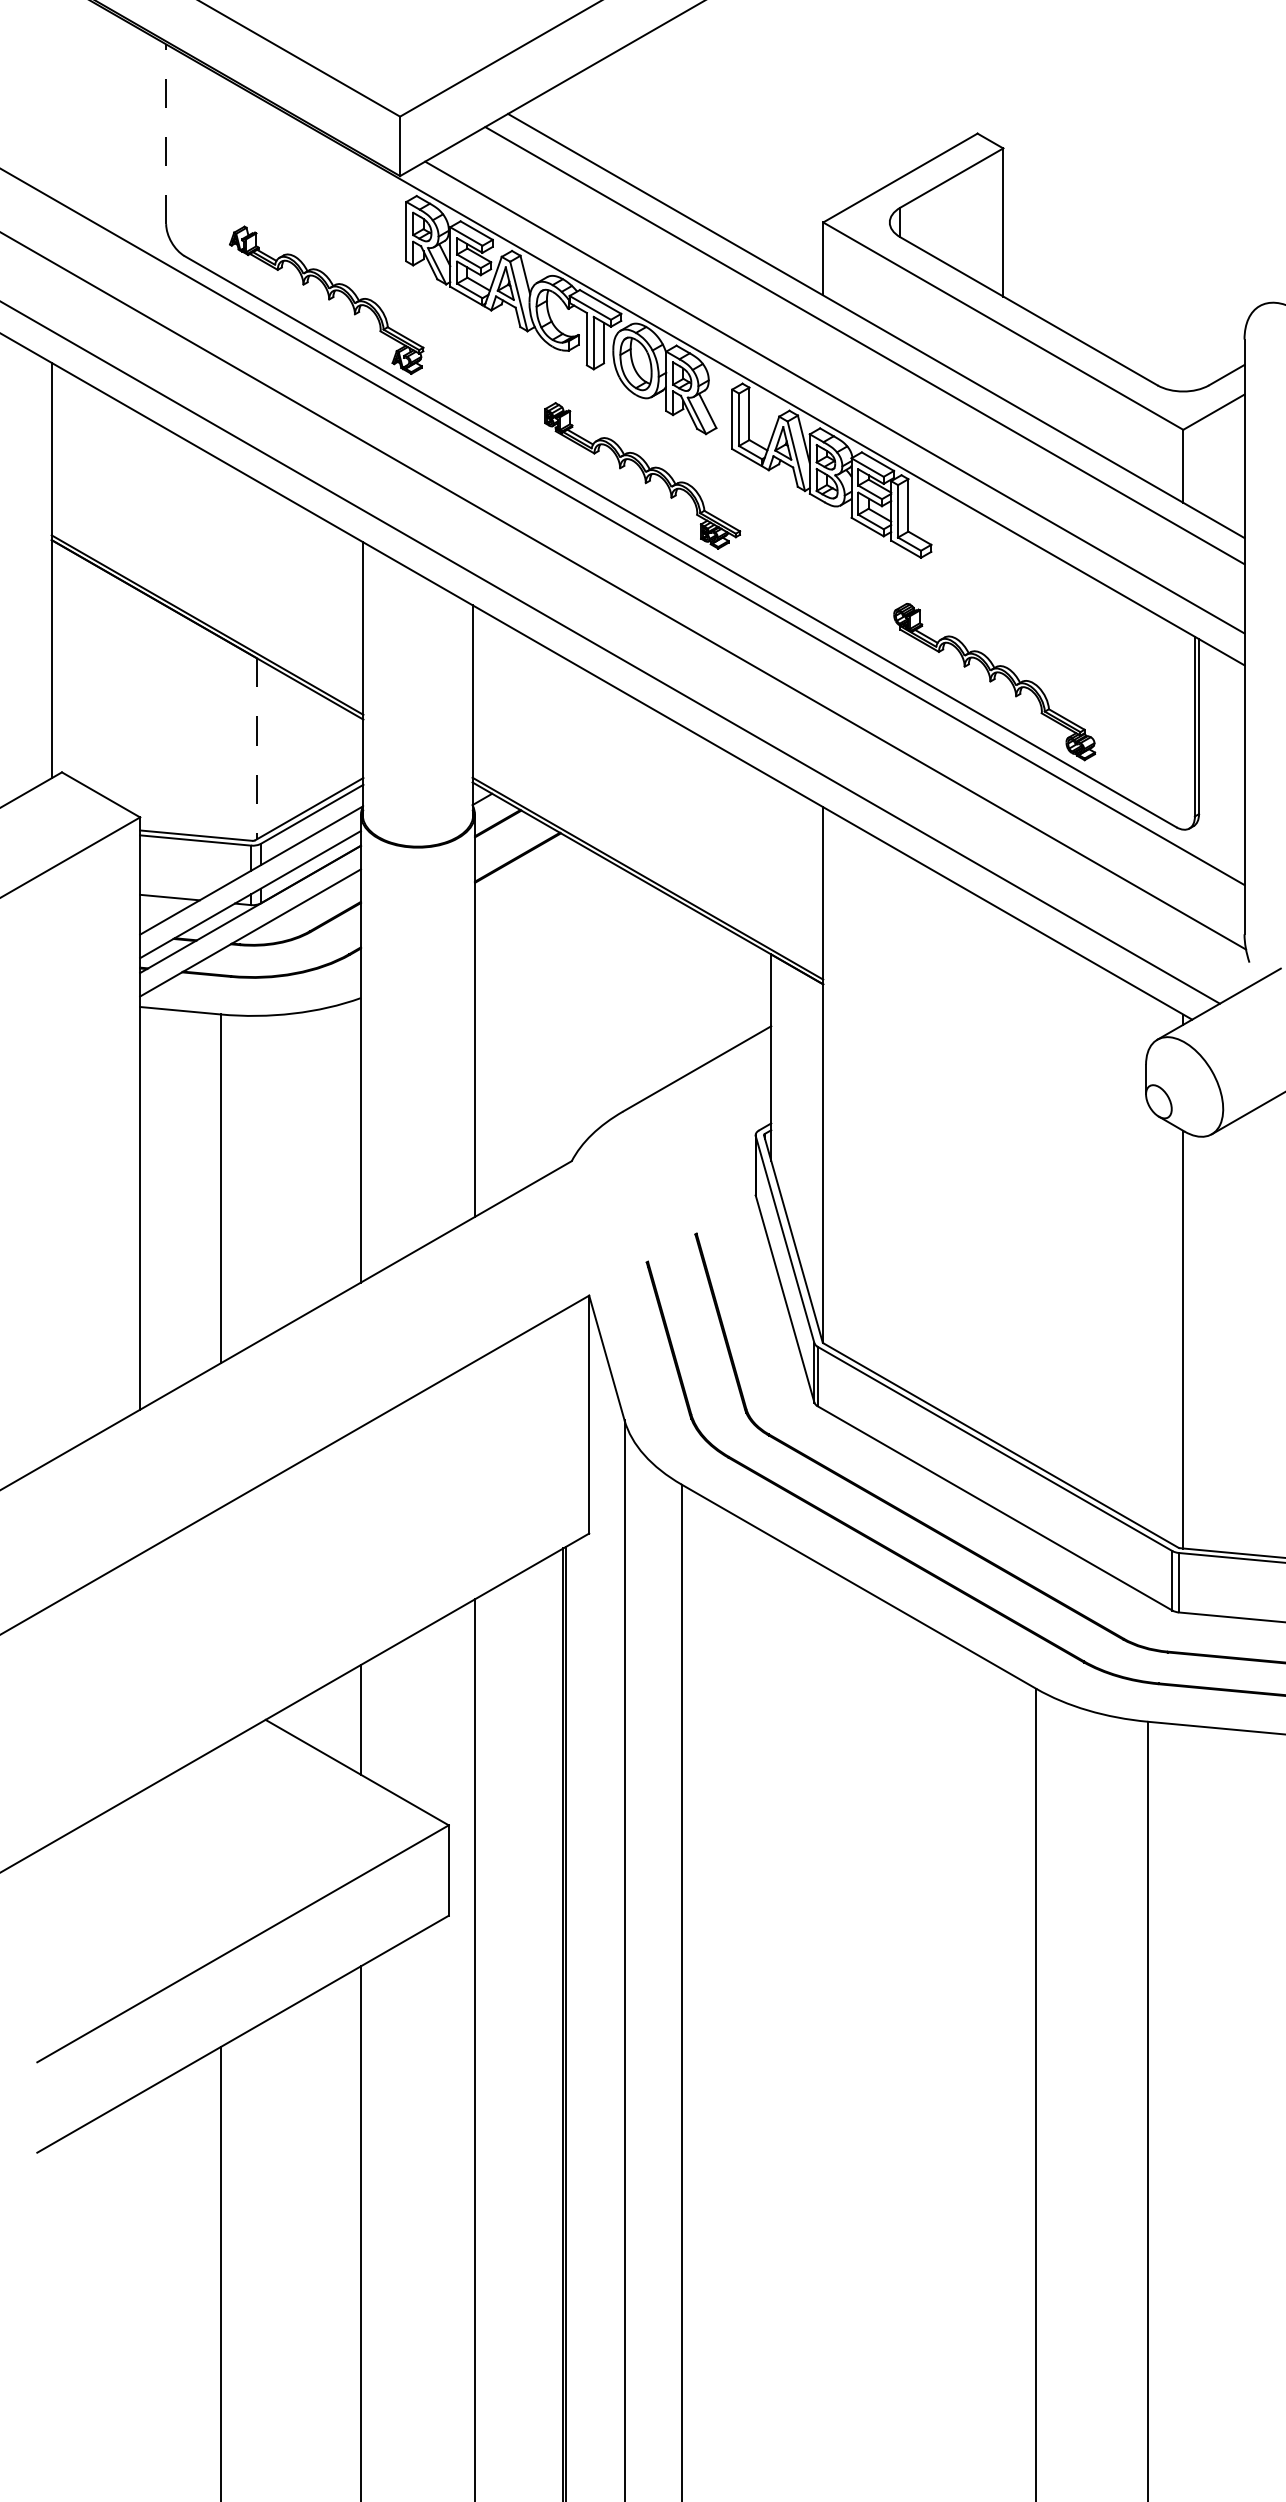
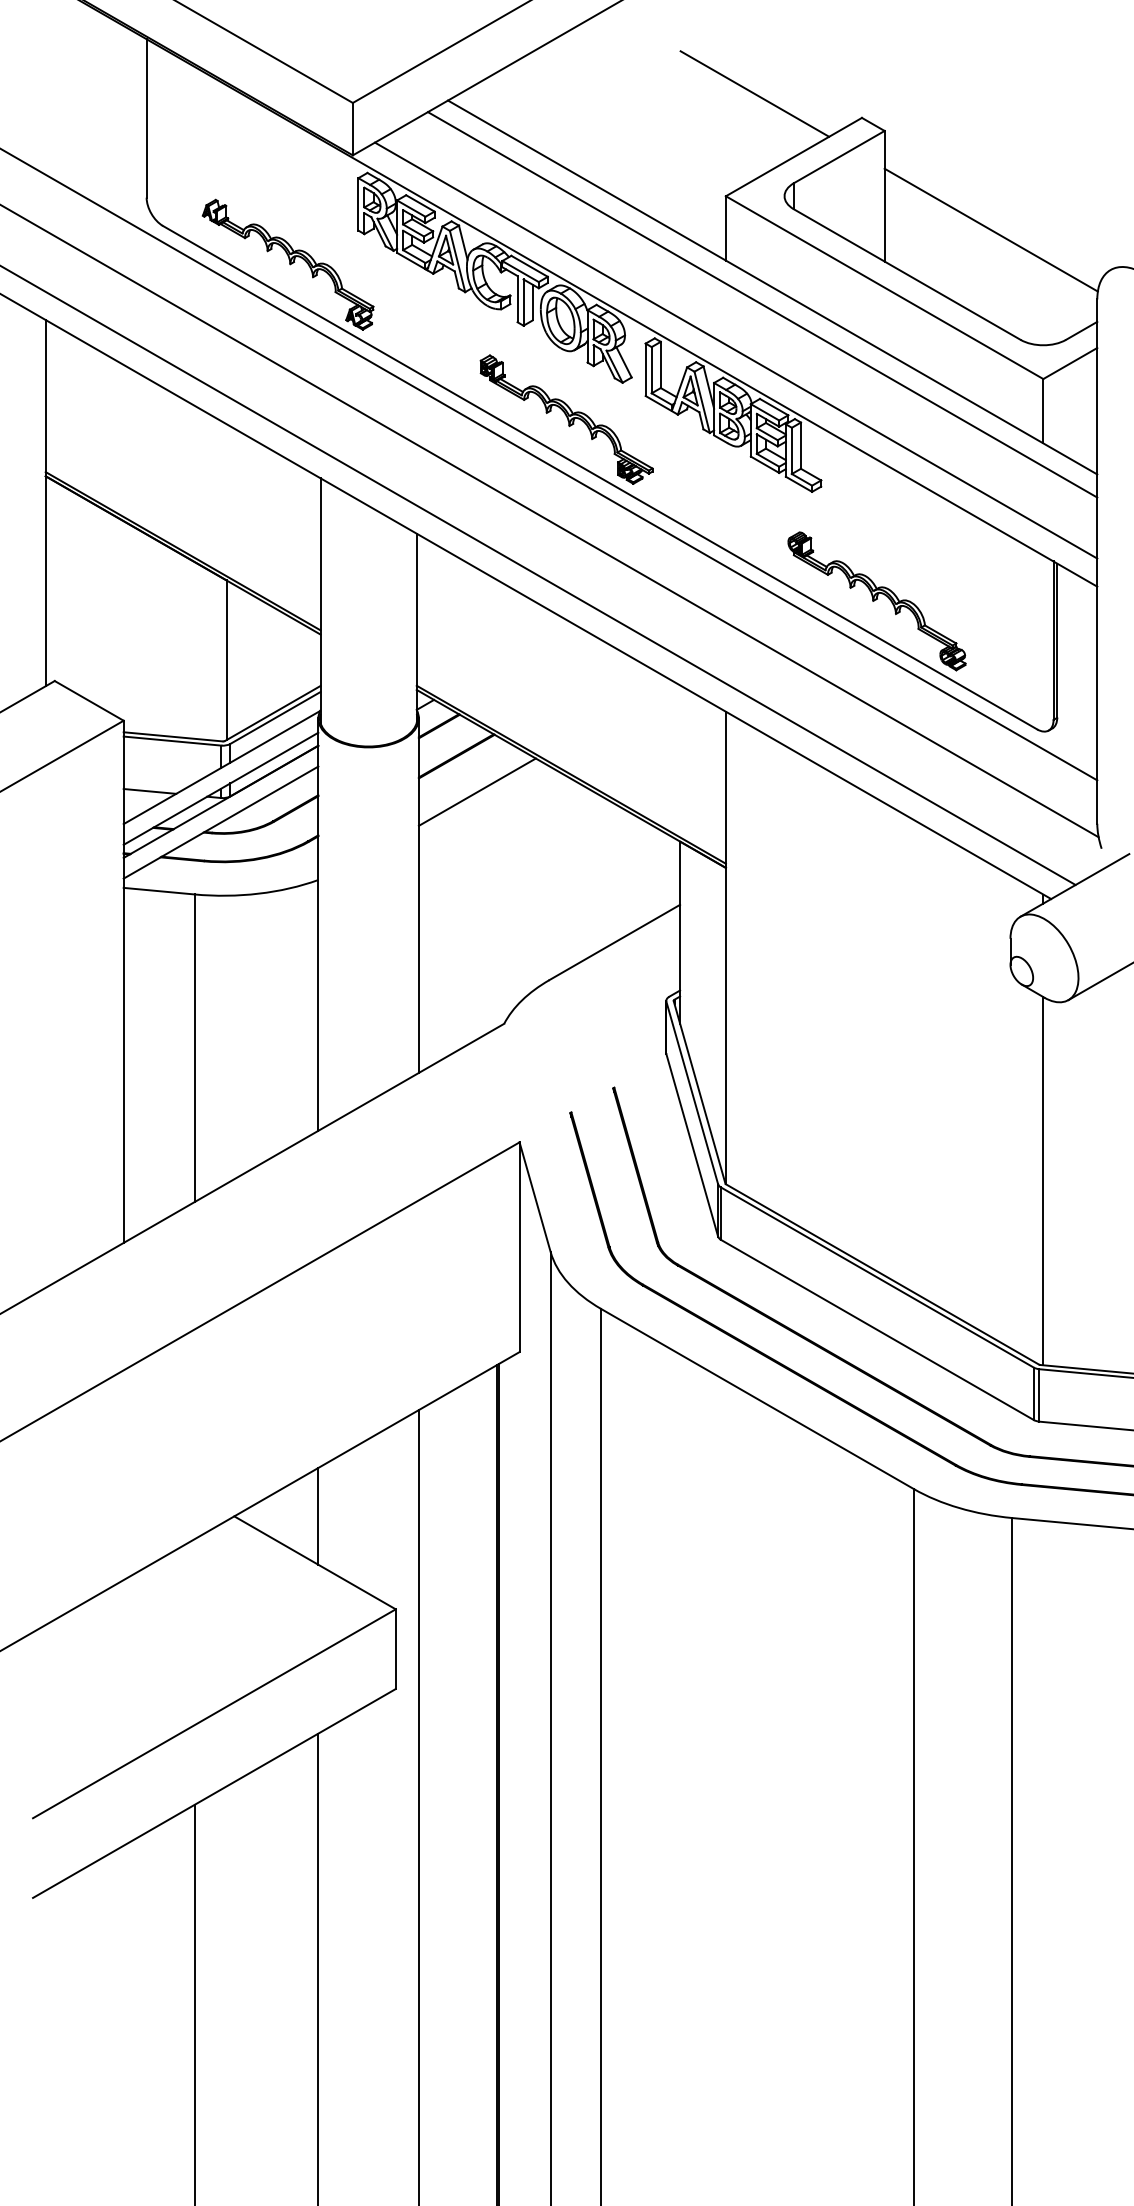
line: (855, 105) -> (754, 93), added
line: (166, 133) -> (146, 117), dashed -> solid
line: (1123, 260) -> (990, 229), added
line: (256, 749) -> (226, 660), dashed -> solid
line: (540, 897) -> (476, 791), added

